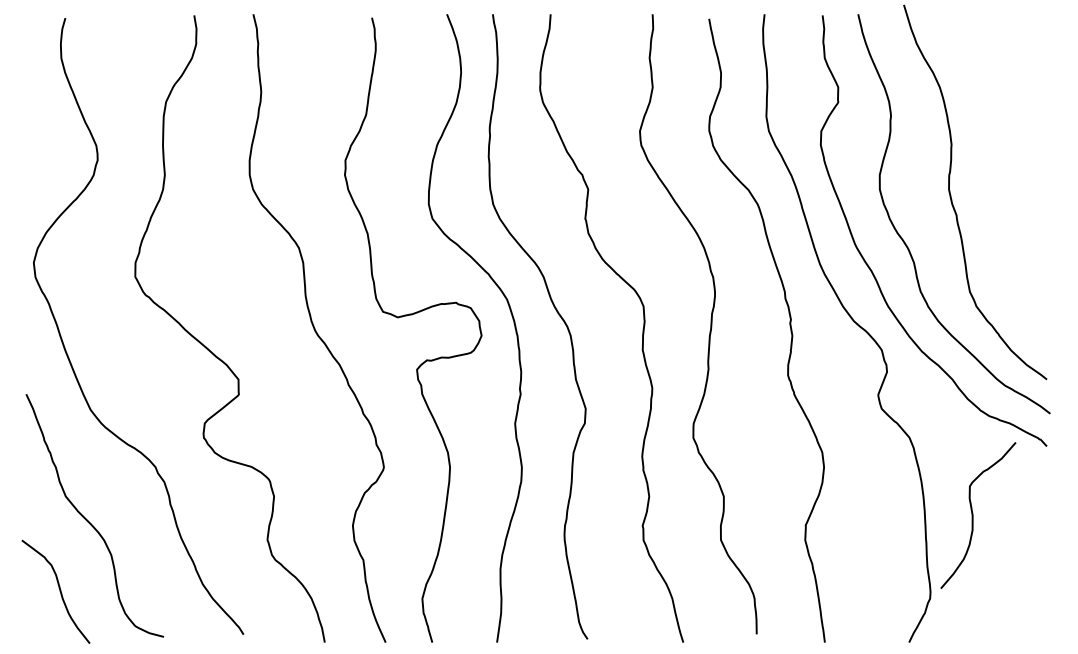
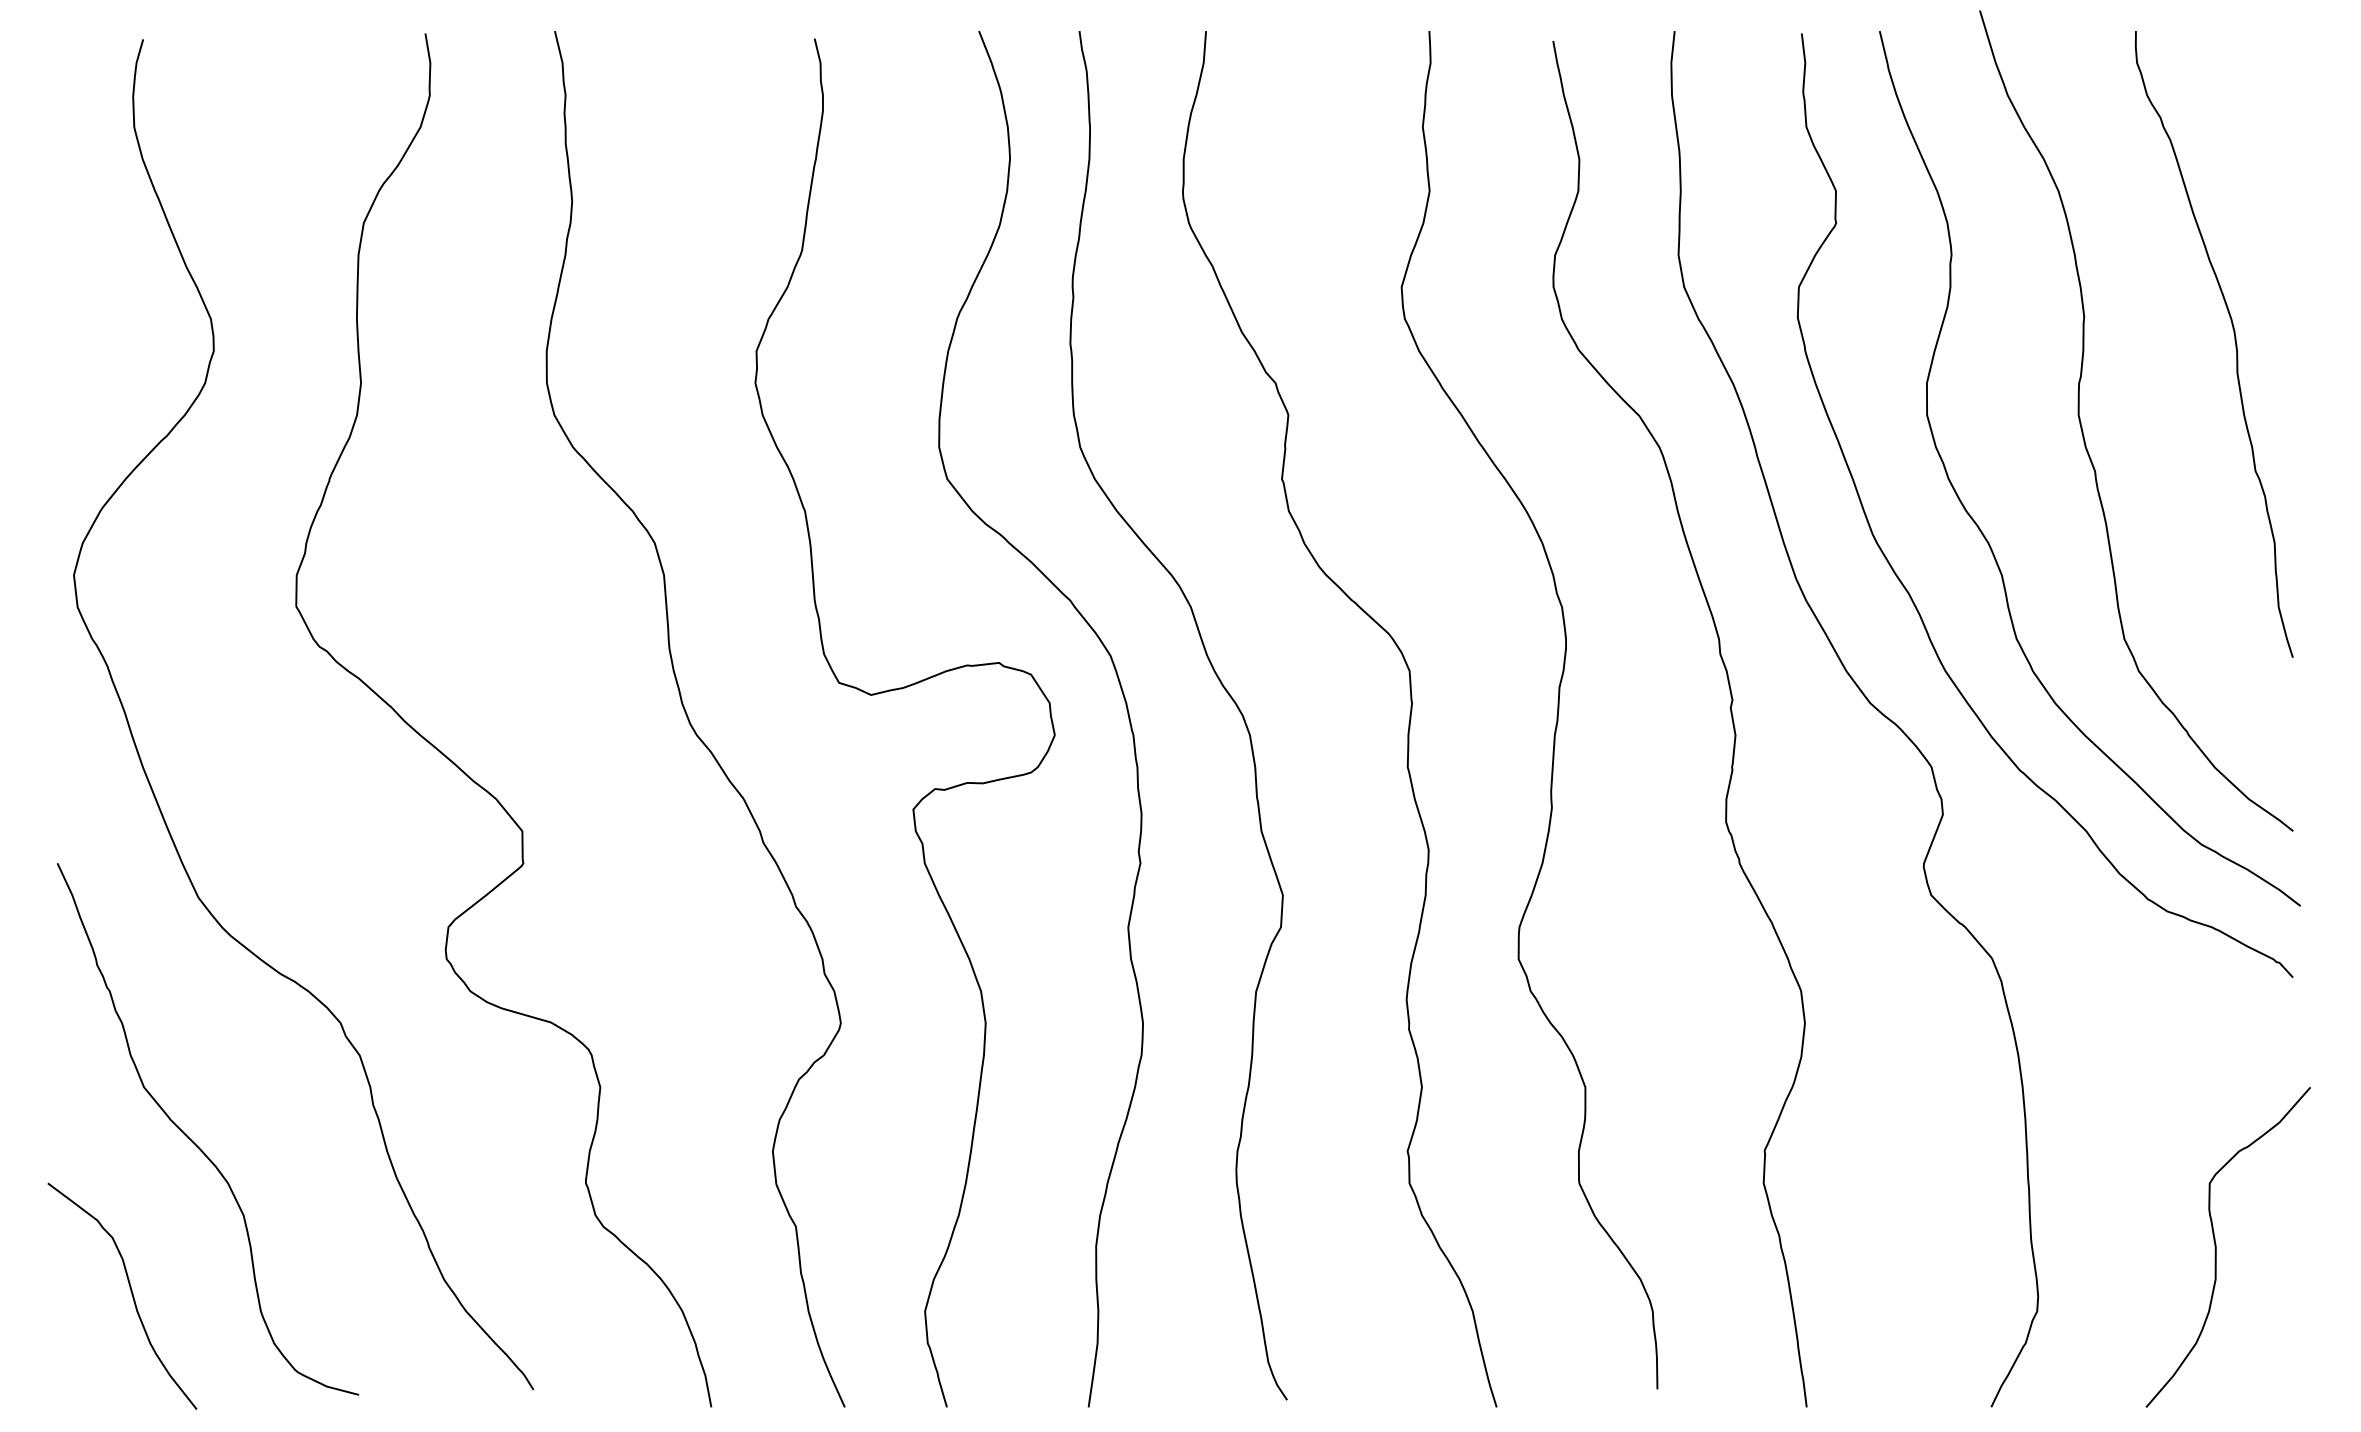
curve: (1019, 155) -> (2232, 340), added
curve: (973, 515) -> (2217, 1247), moved

